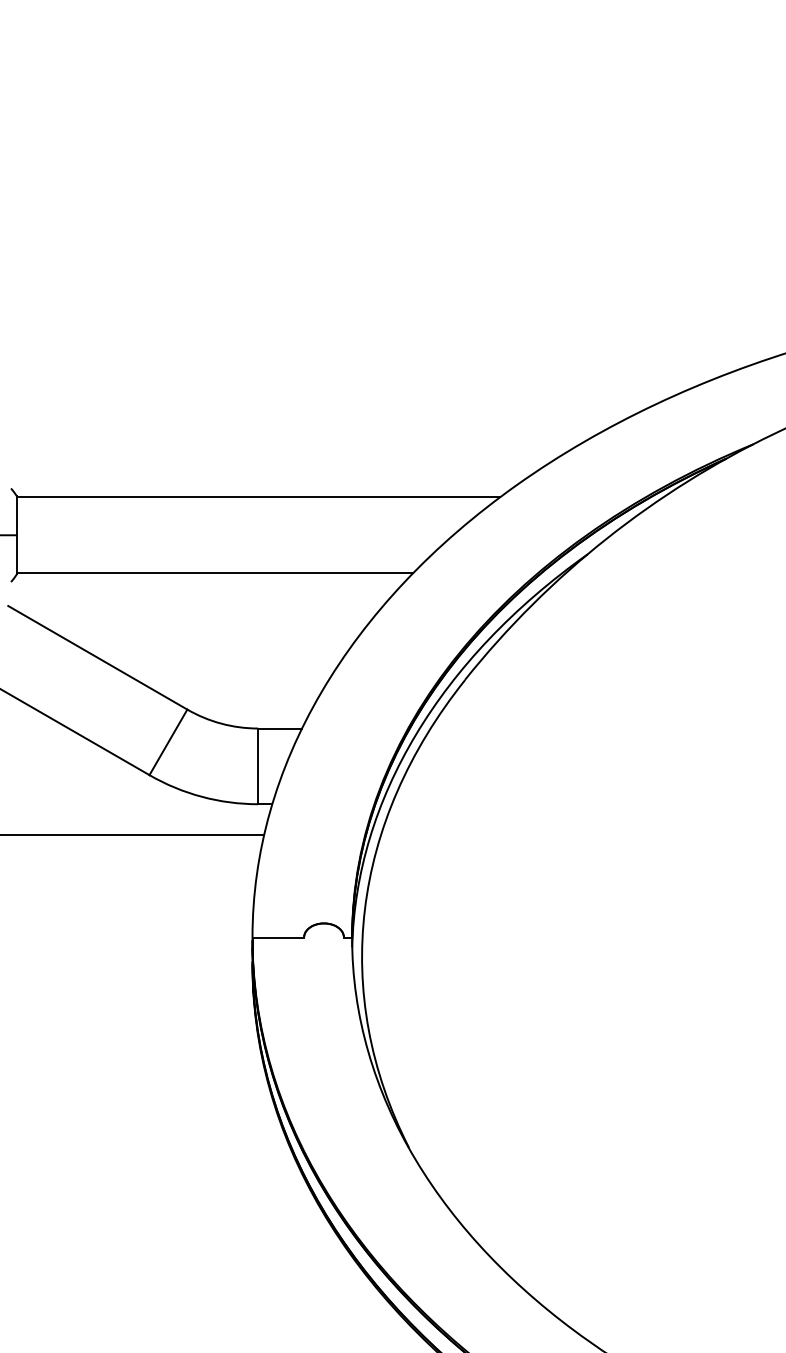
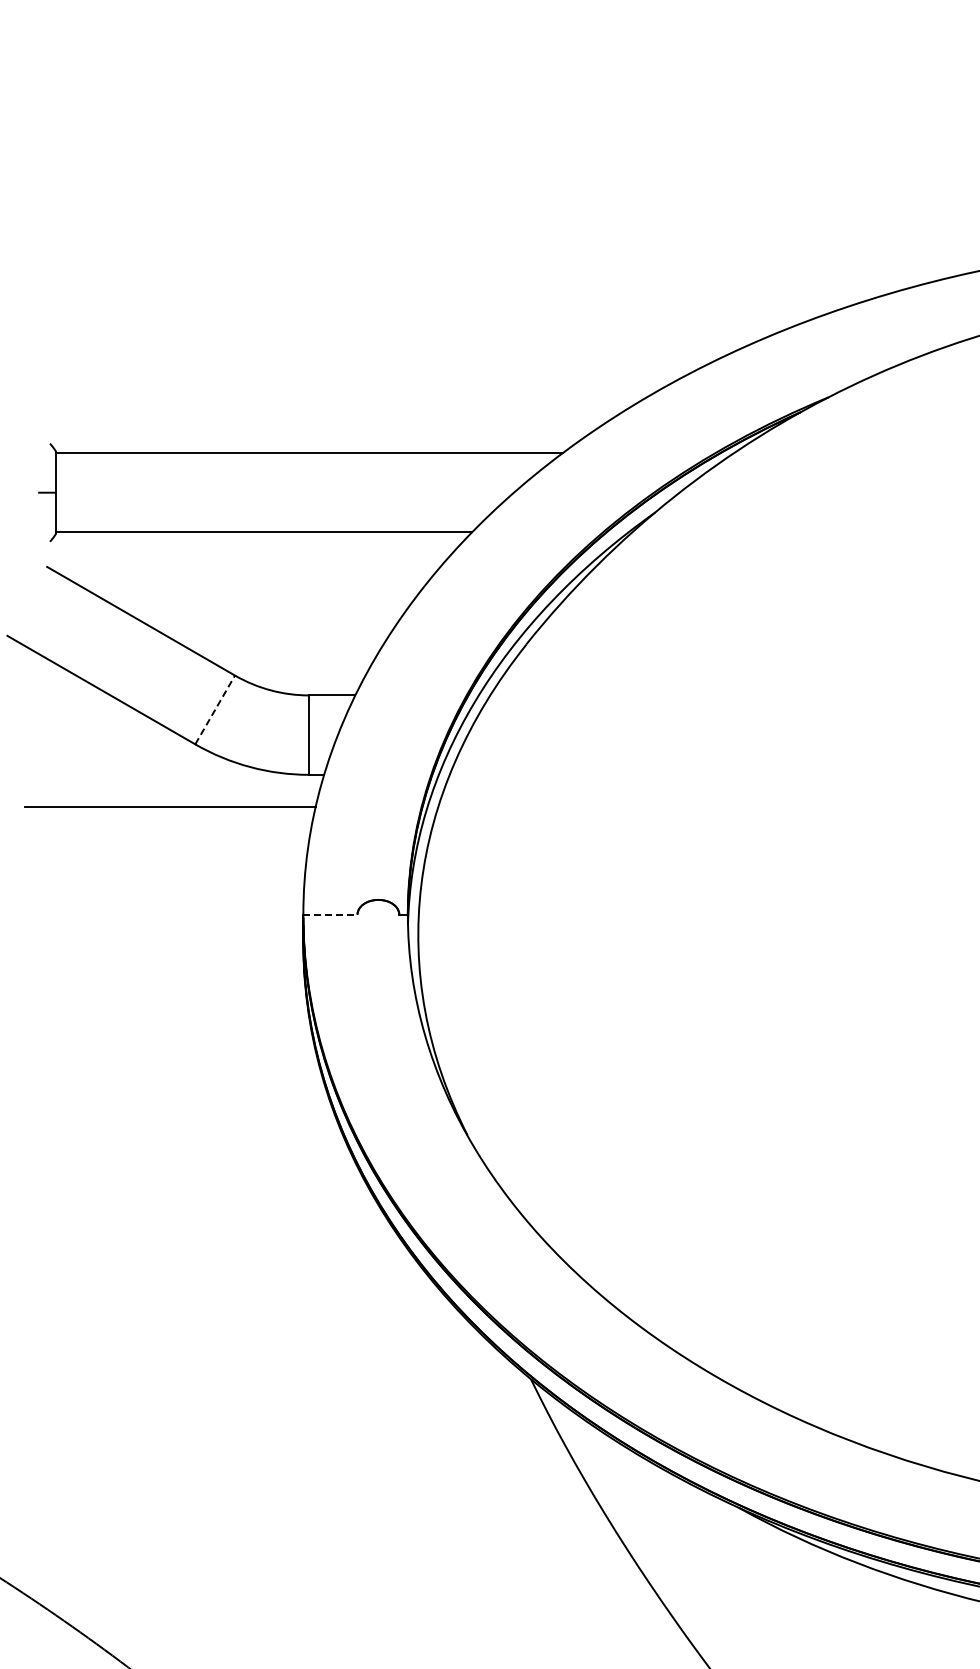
line: (168, 741) -> (215, 709), solid -> dashed
line: (278, 937) -> (330, 914), solid -> dashed

